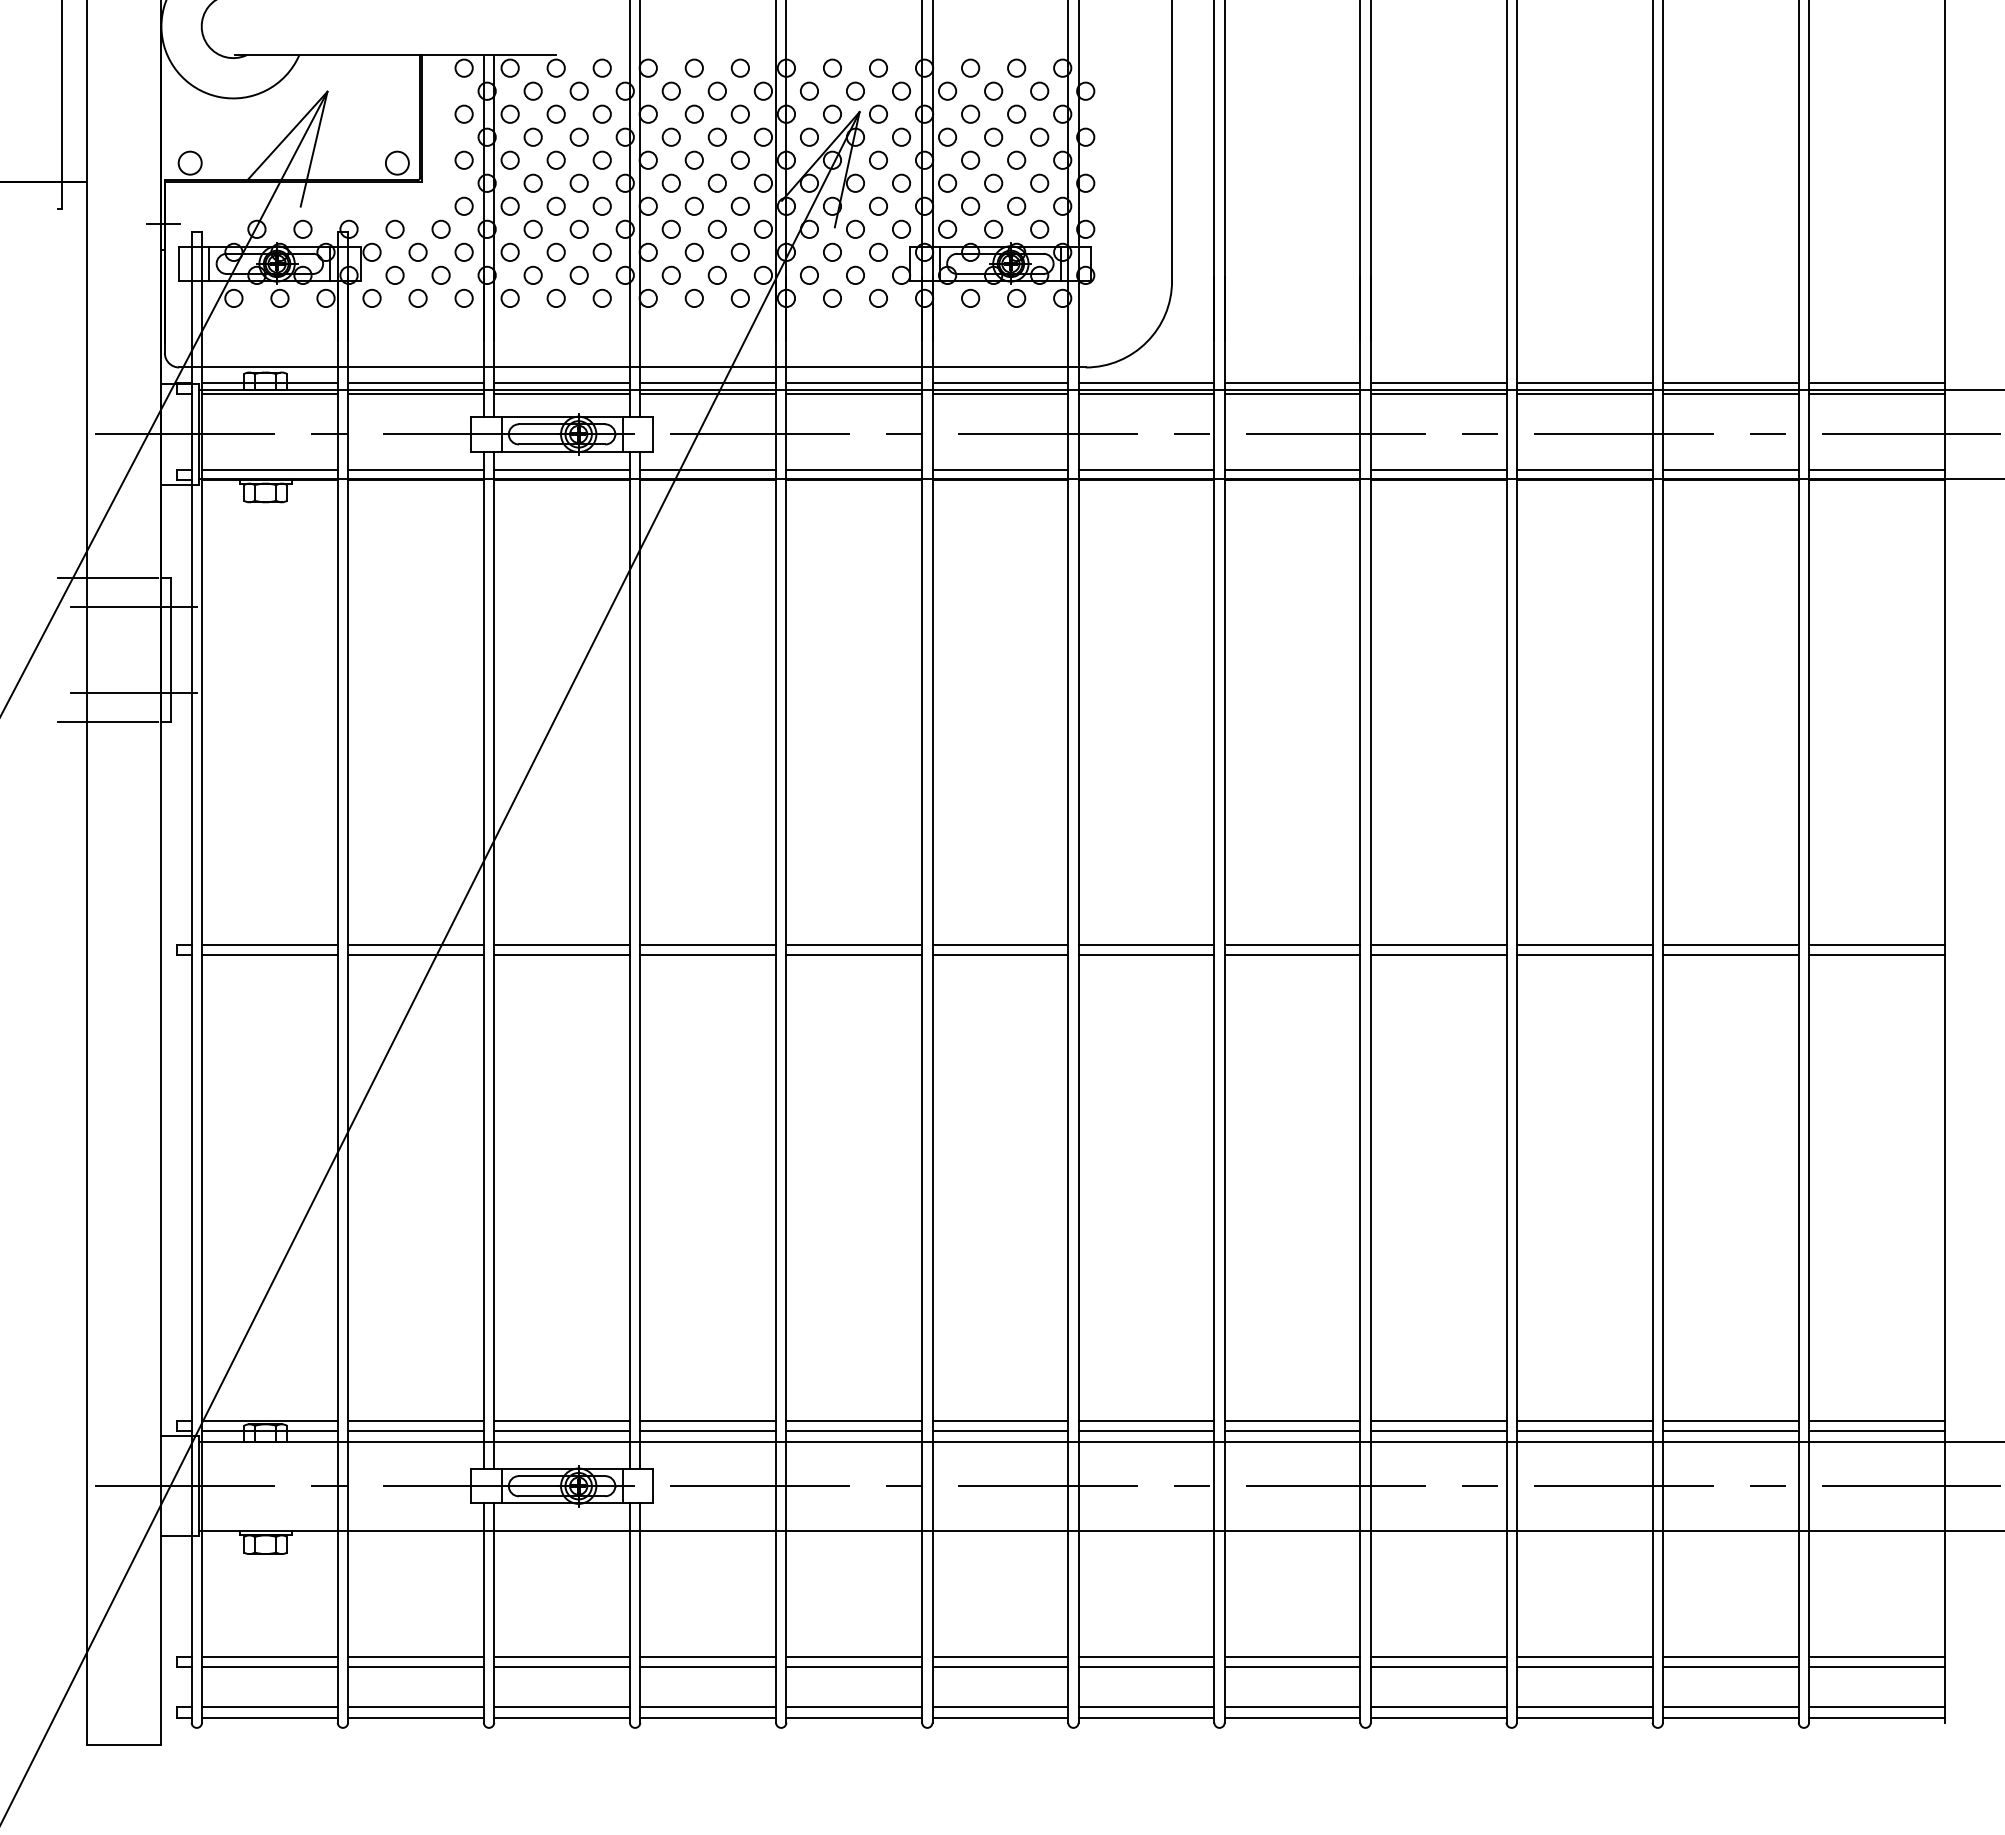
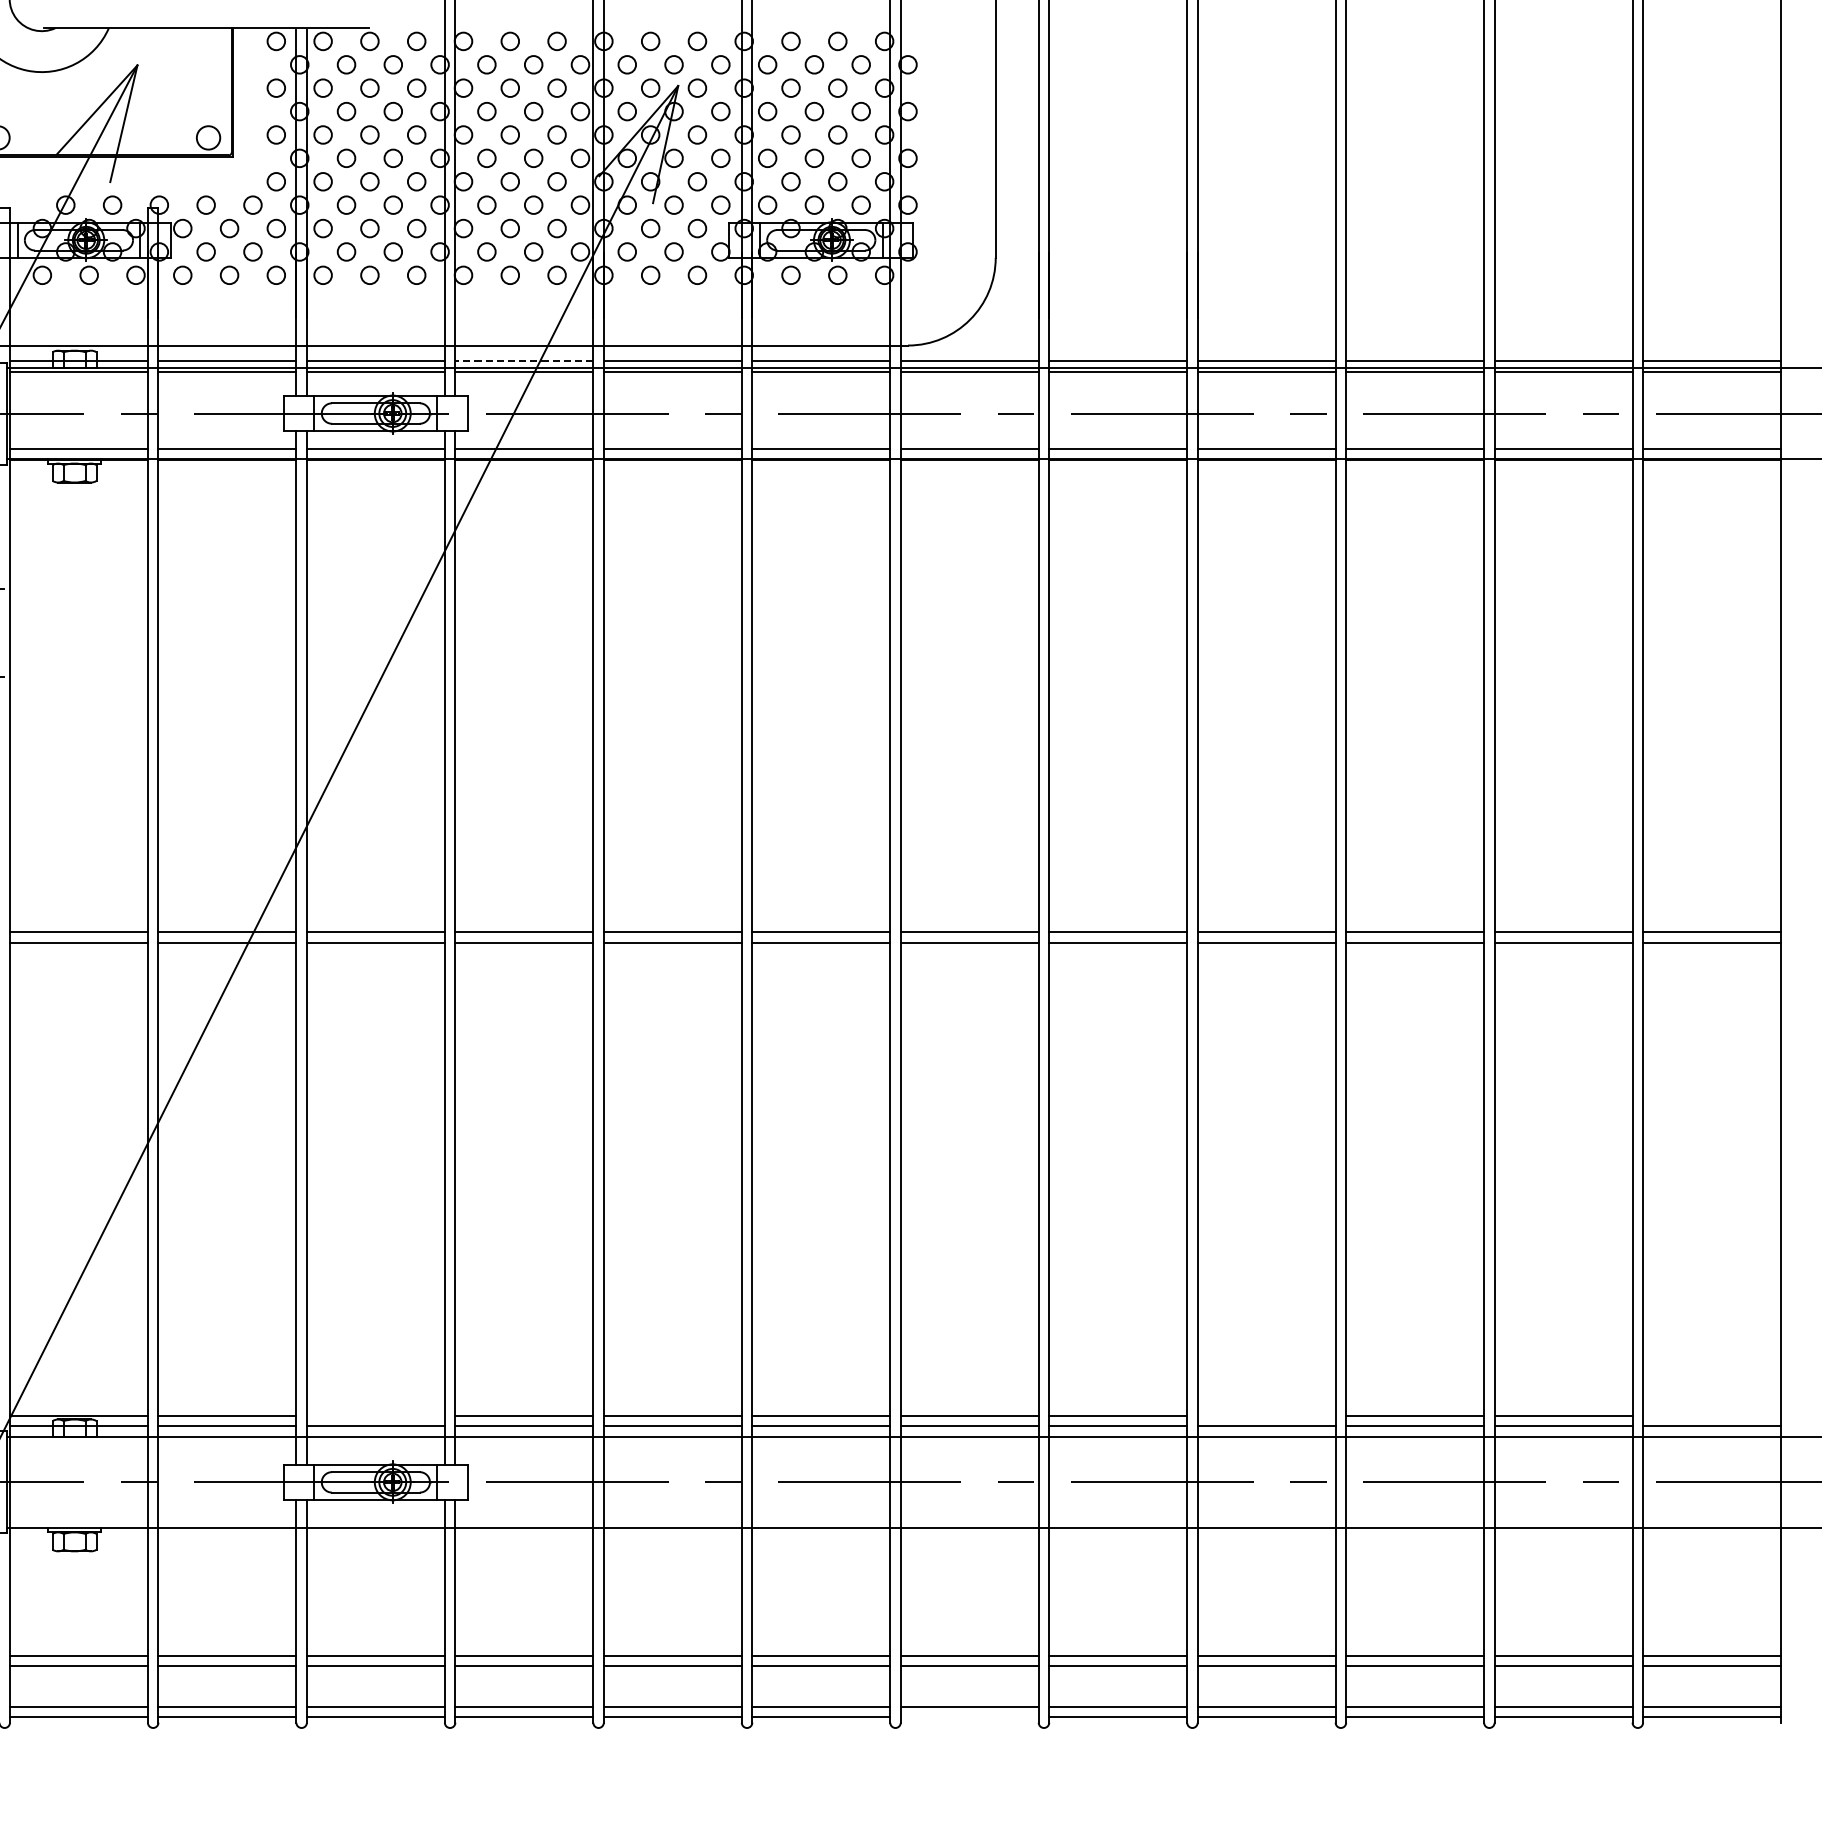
line: (708, 383) -> (524, 361), solid -> dashed
line: (561, 1420) -> (375, 1415), removed
line: (1438, 1420) -> (1266, 1415), removed
line: (1876, 1420) -> (1711, 1415), removed
line: (1146, 1717) -> (969, 1717), removed

